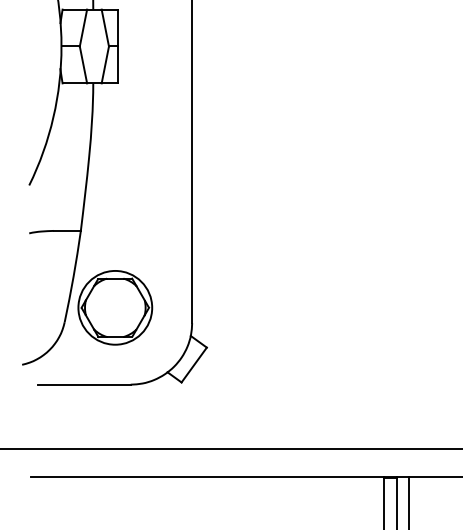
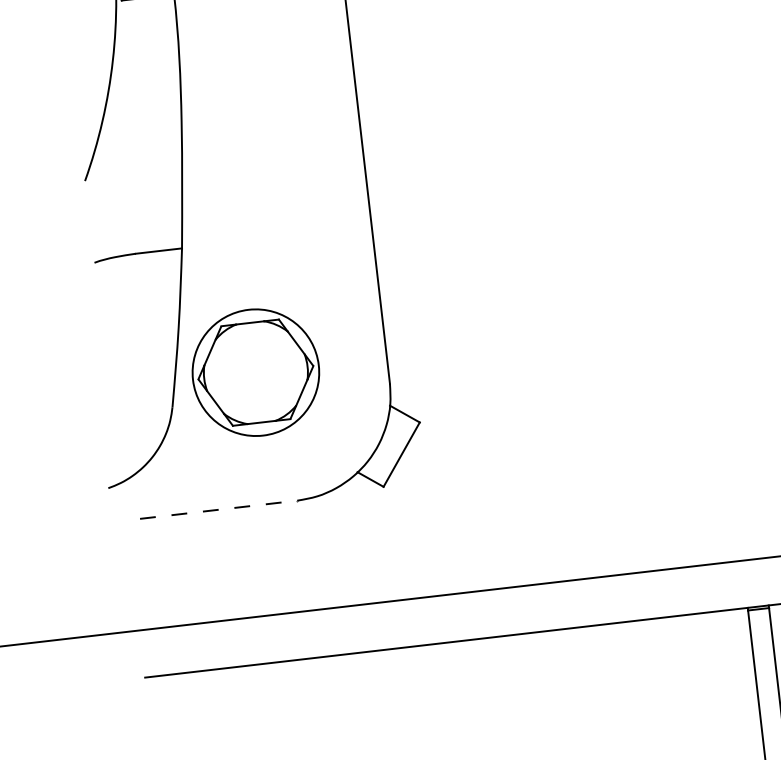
line: (85, 384) -> (220, 509), solid -> dashed

